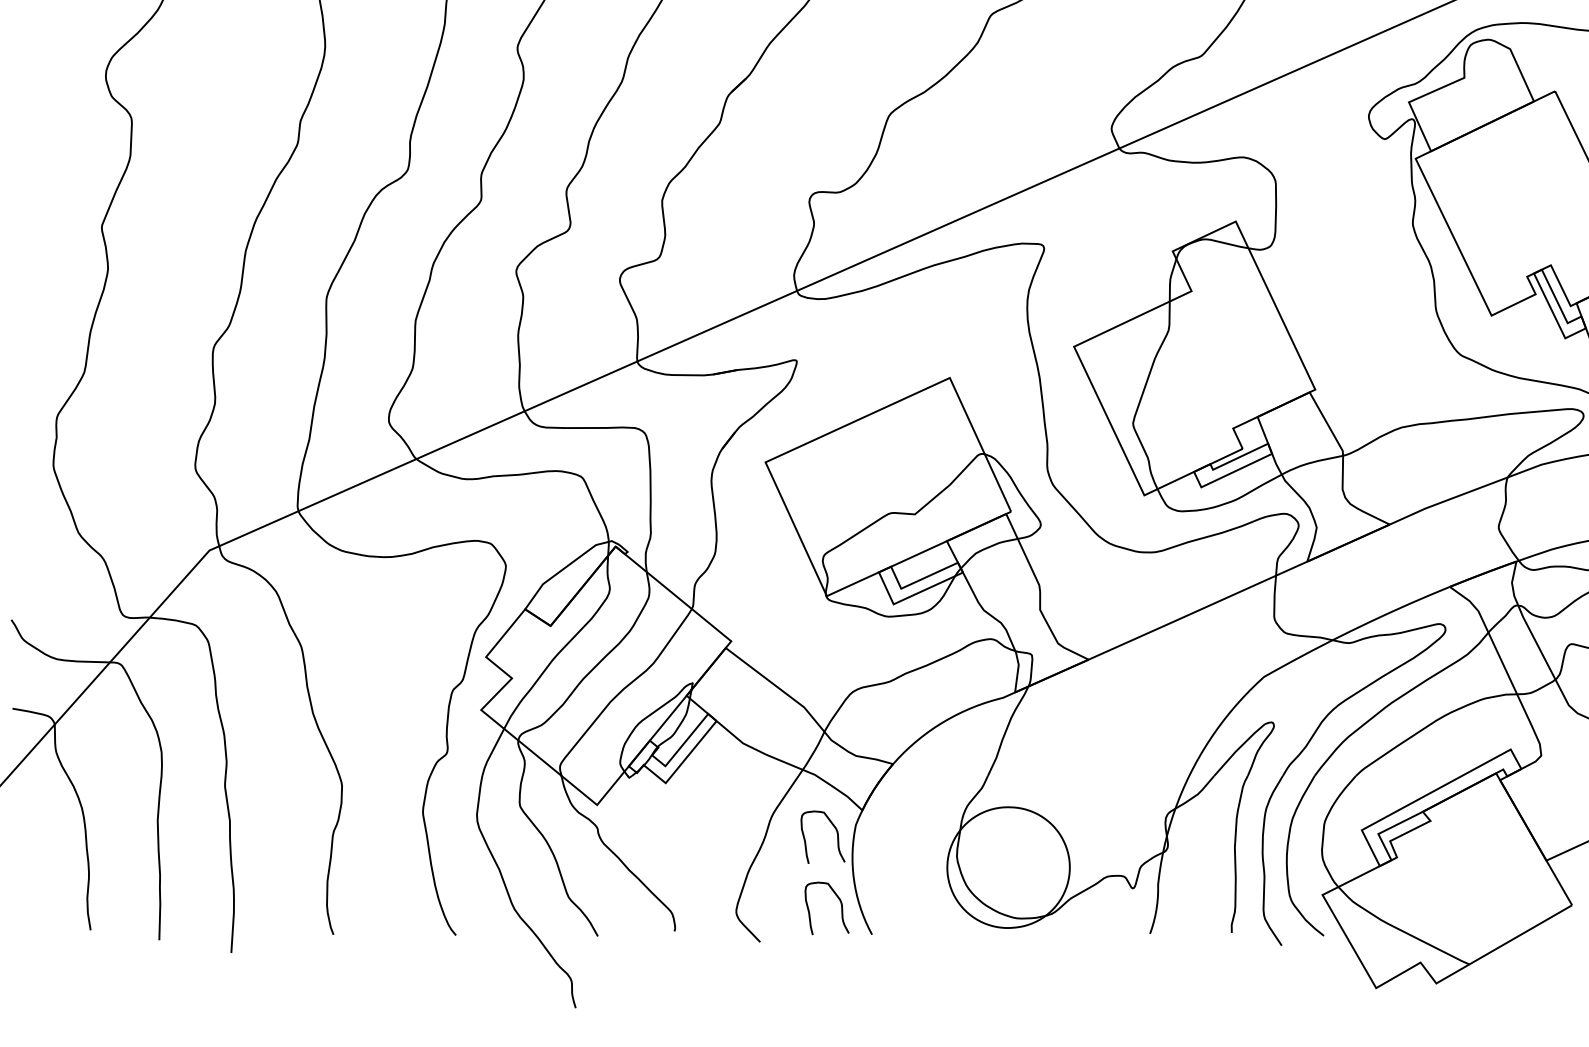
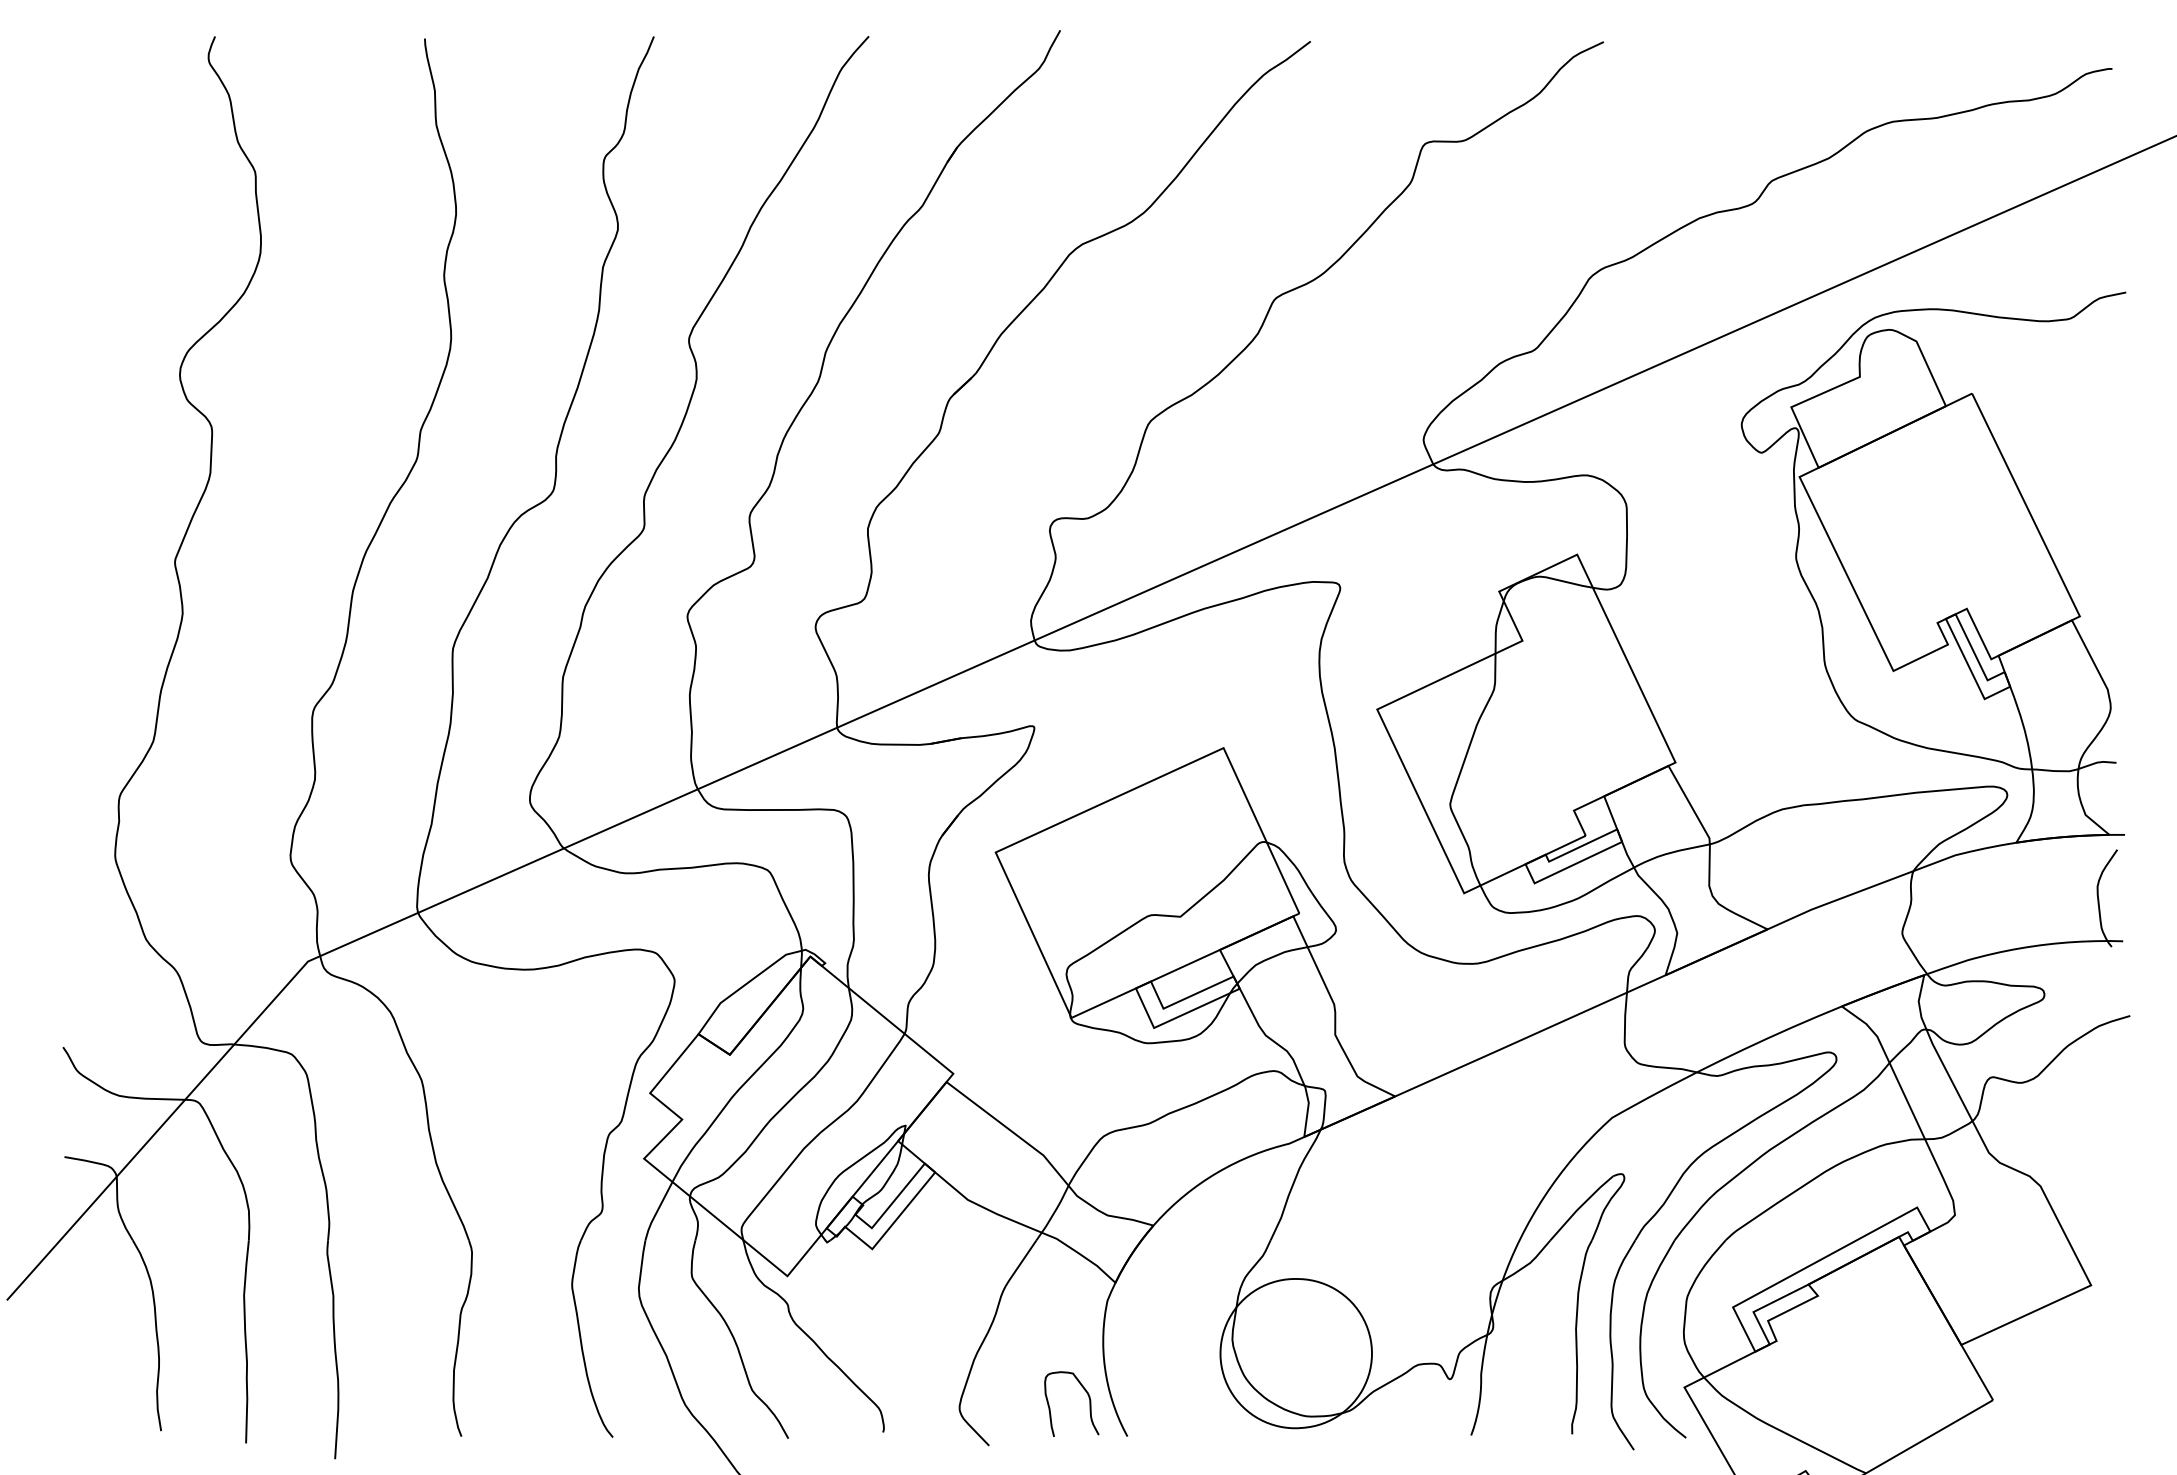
curve: (836, 832) -> (1083, 1310), removed

